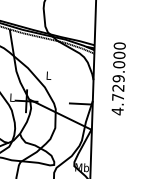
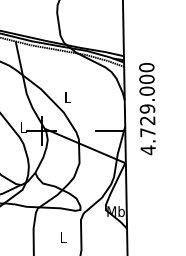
text: (118, 79) -> (147, 109), moved

